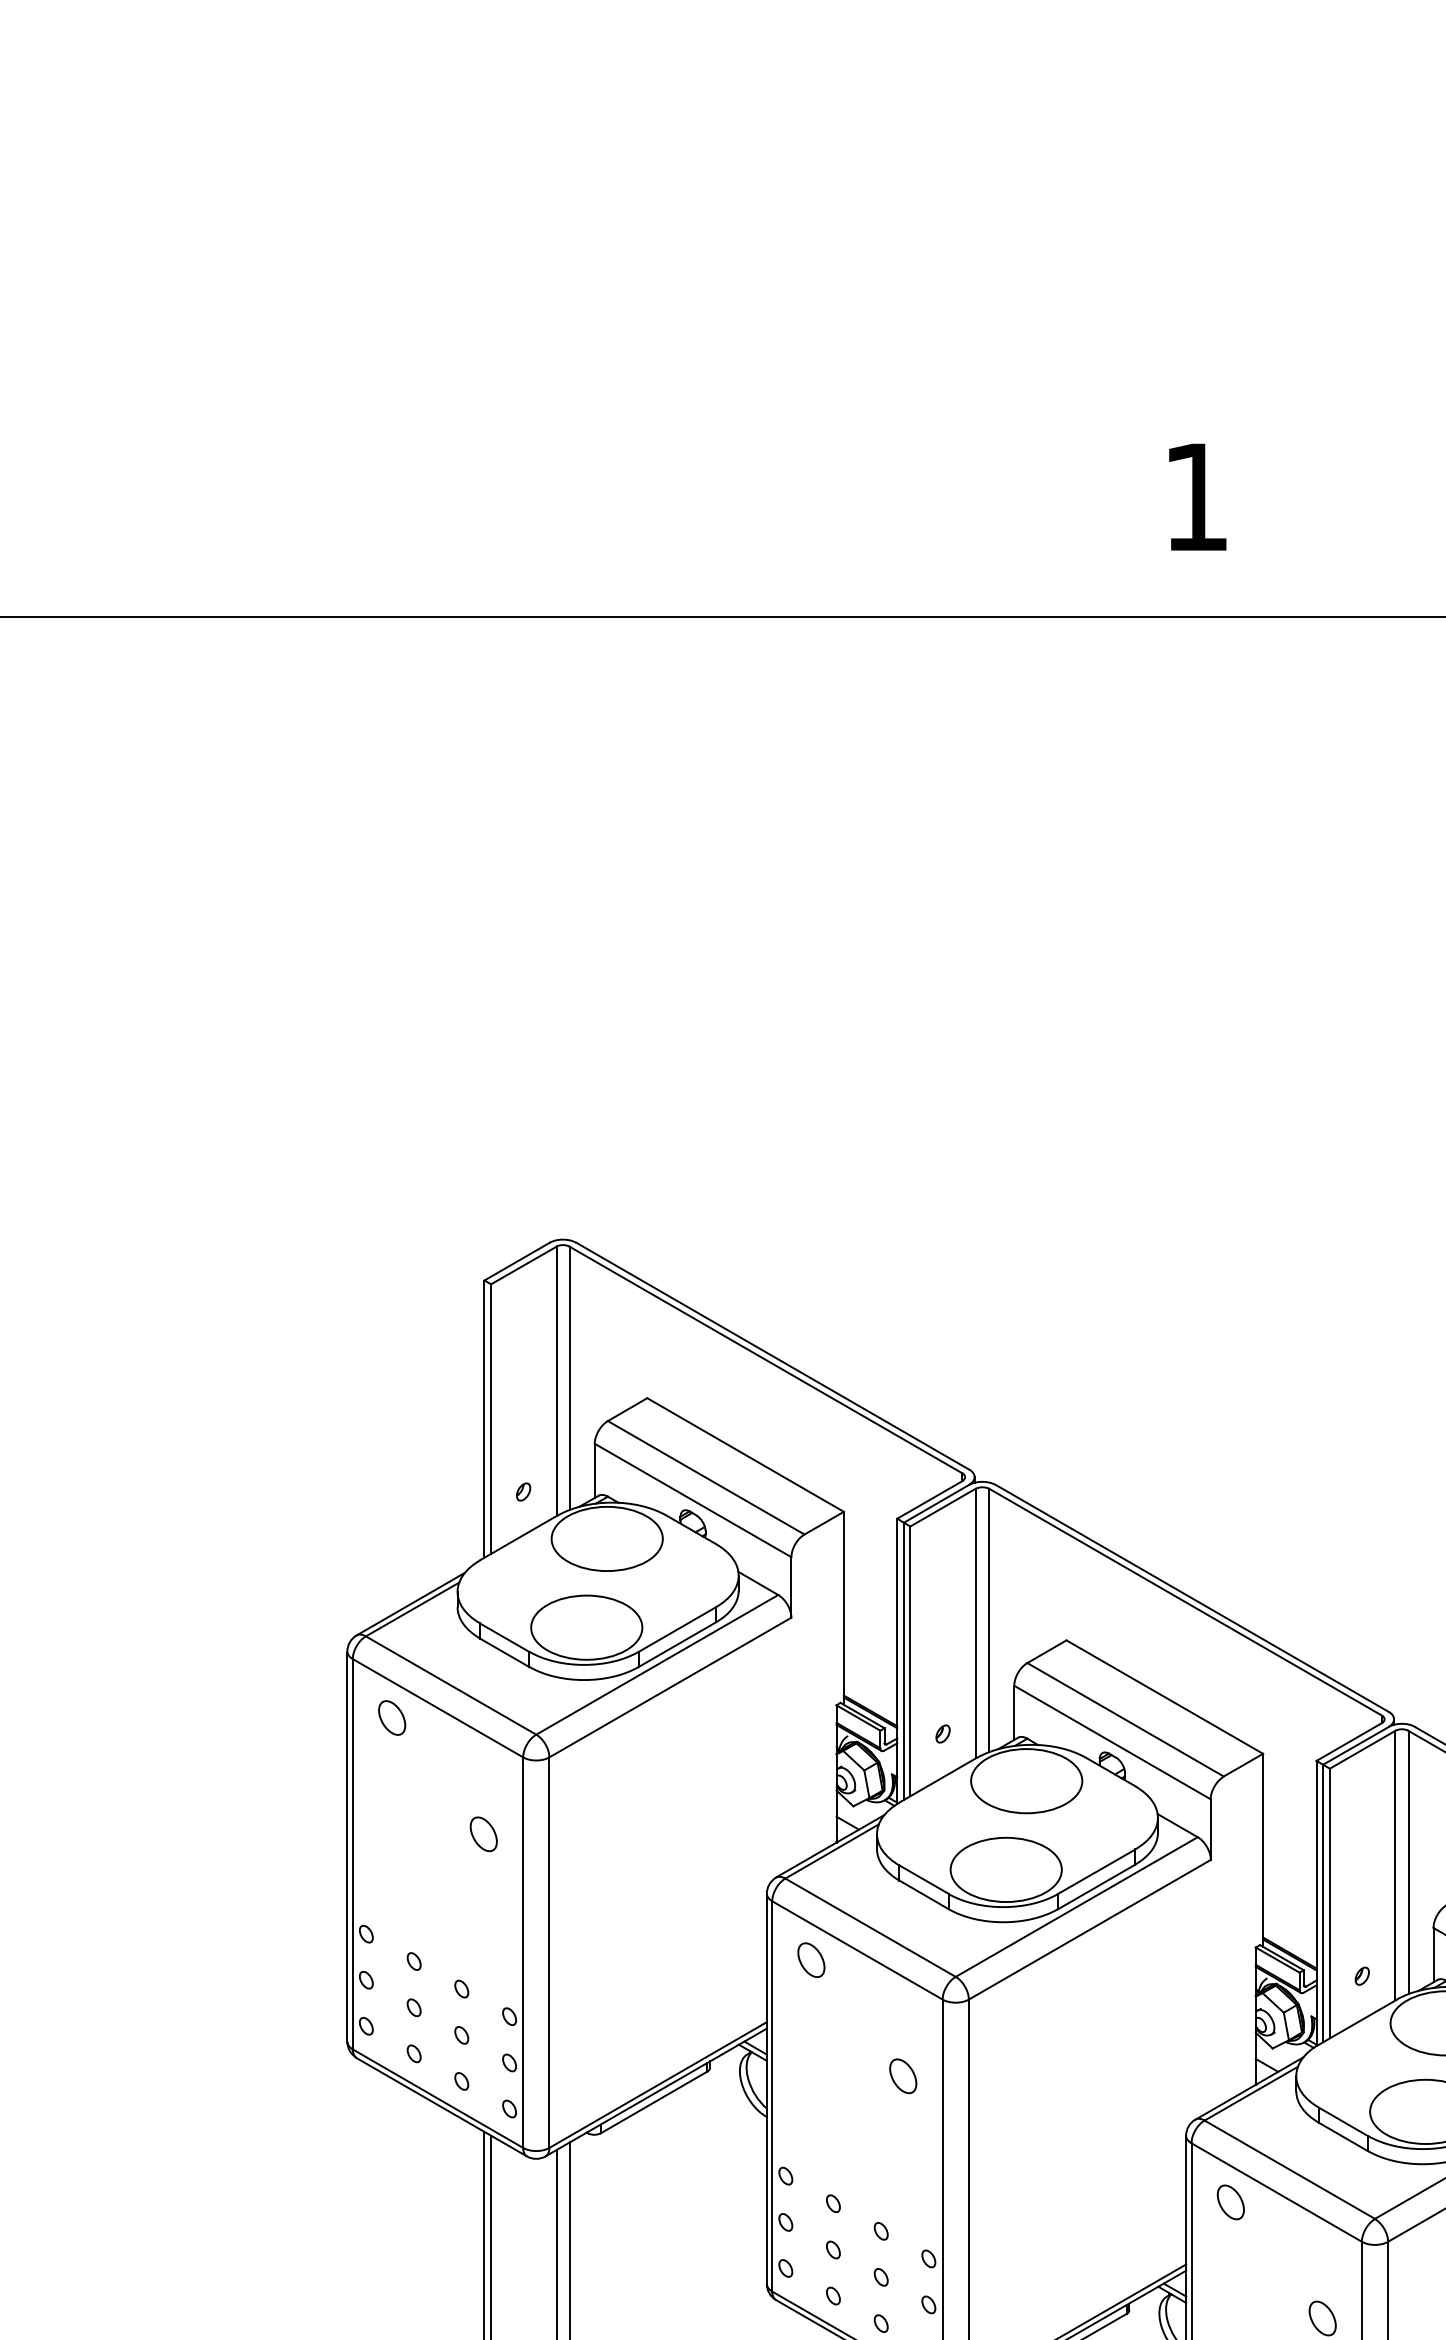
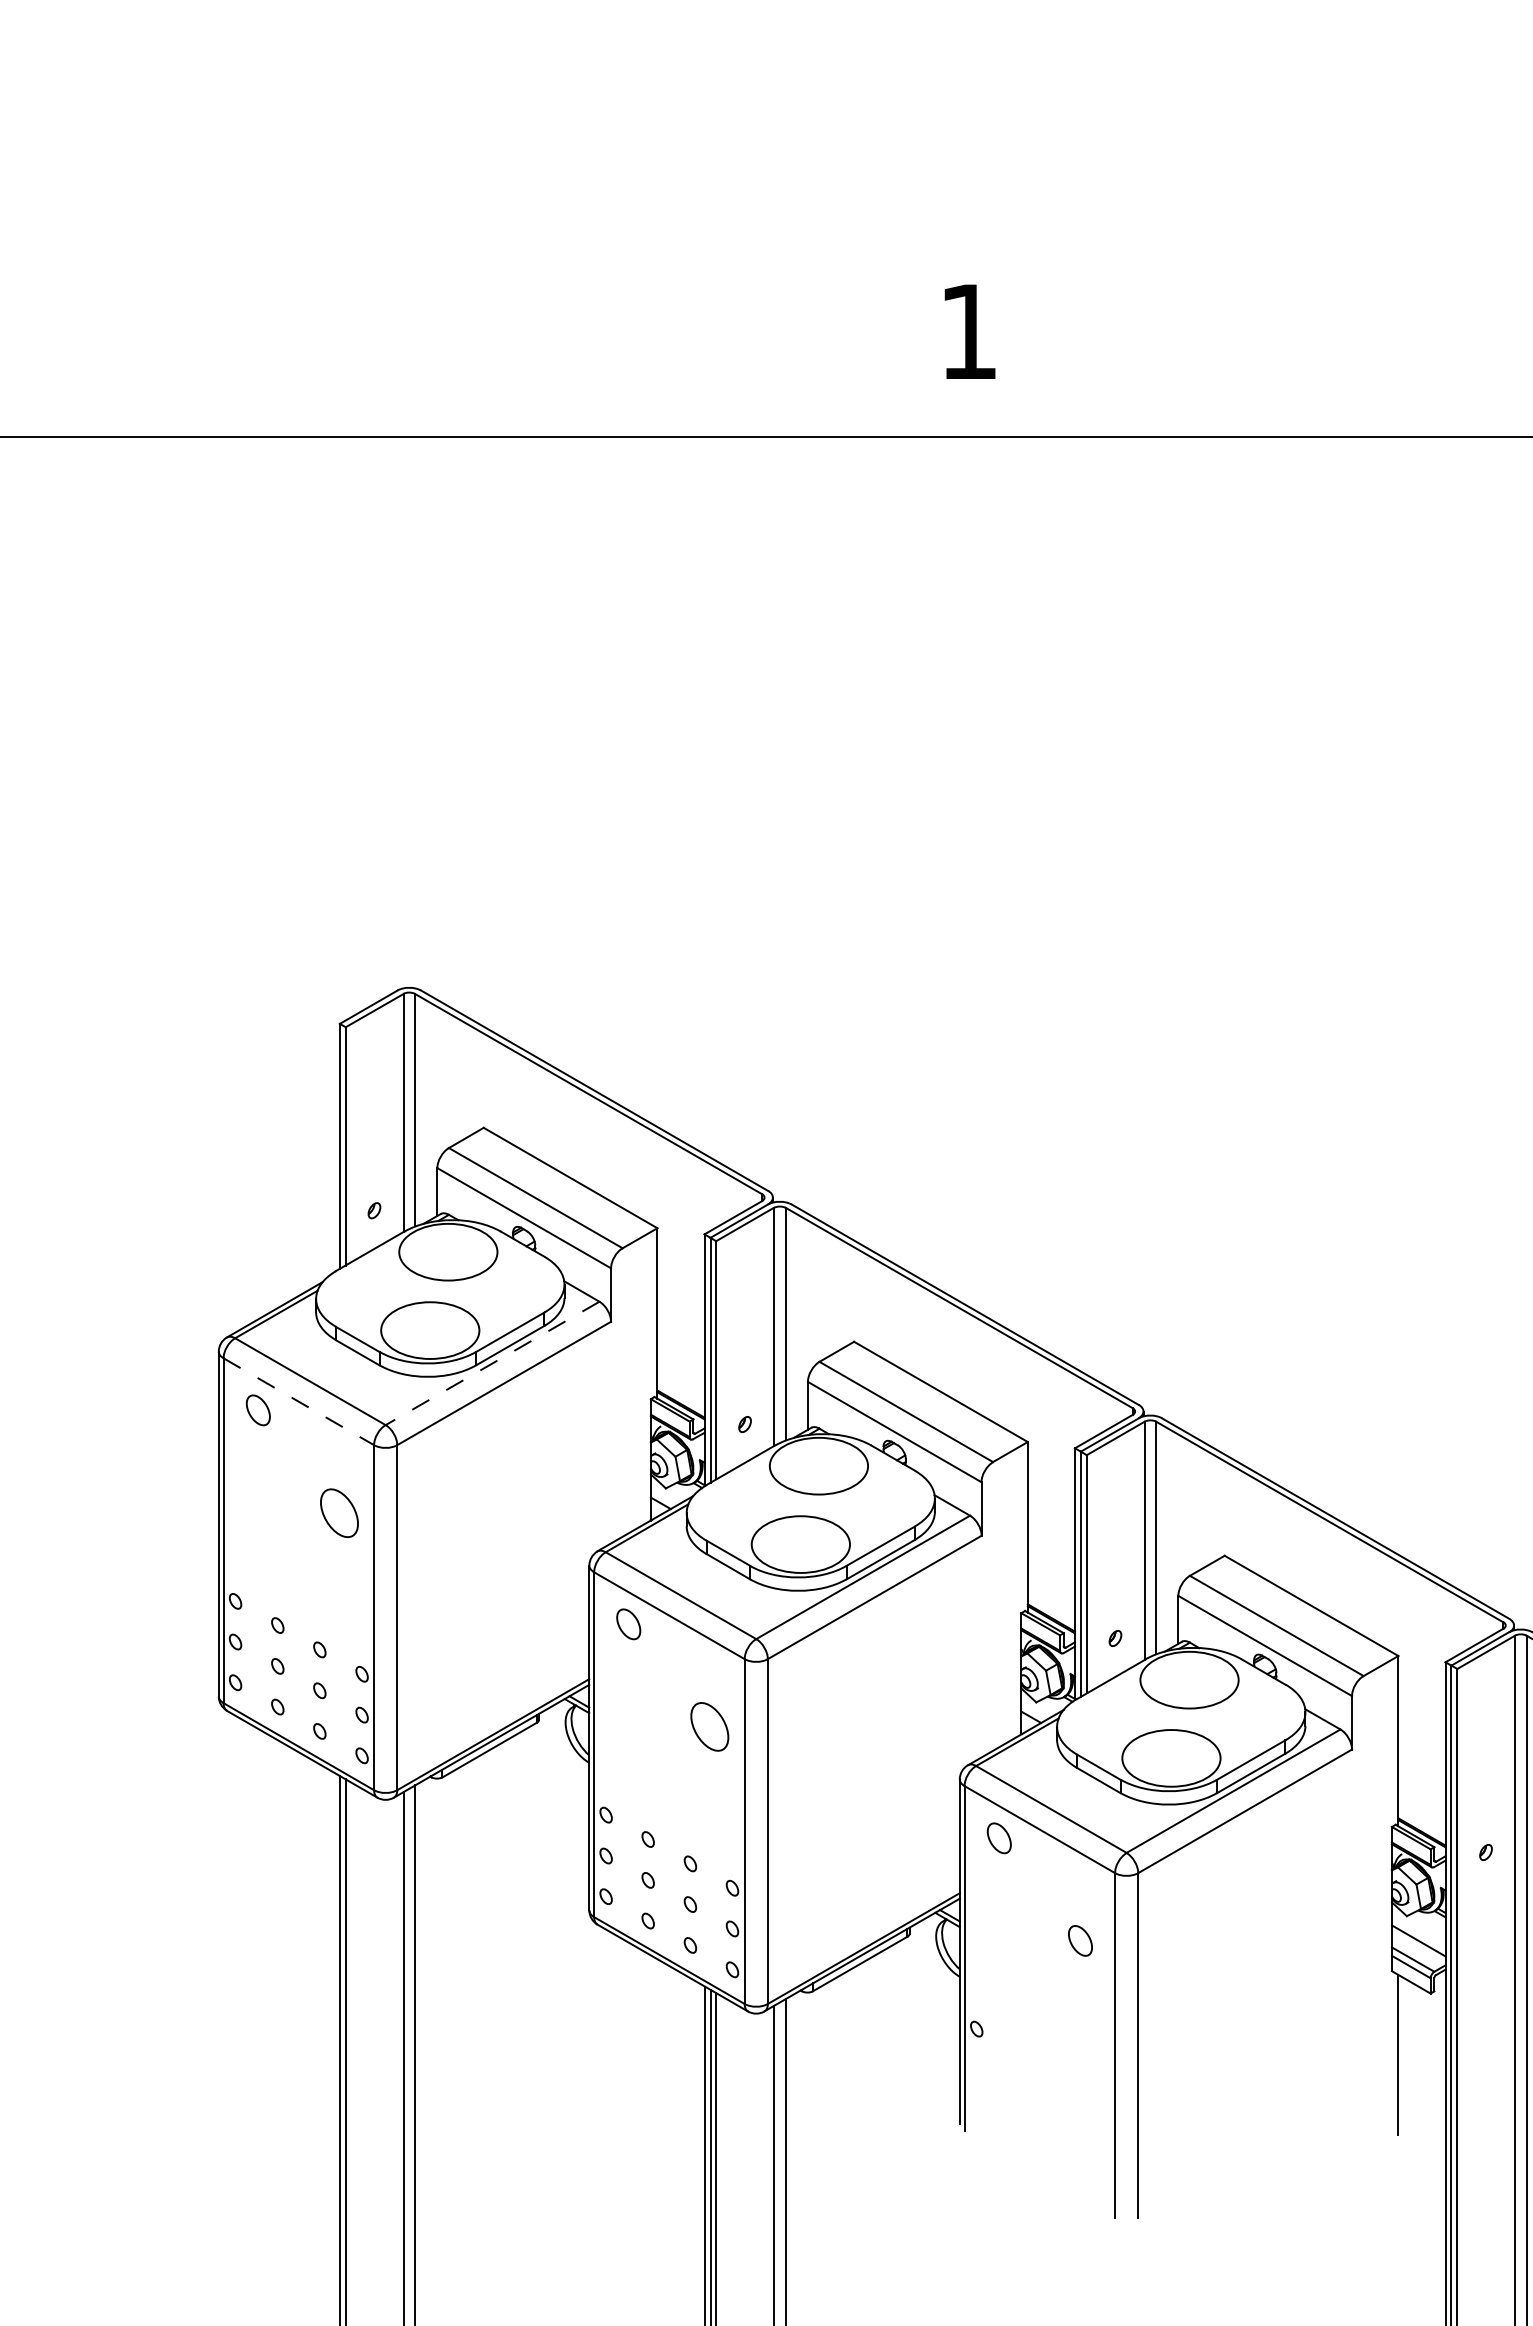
line: (657, 1664) -> (492, 1363), solid -> dashed
line: (437, 1707) -> (298, 1401), solid -> dashed
part: (482, 1833) -> (338, 1512), size x1.6
part: (902, 2075) -> (709, 1726), size x1.6

